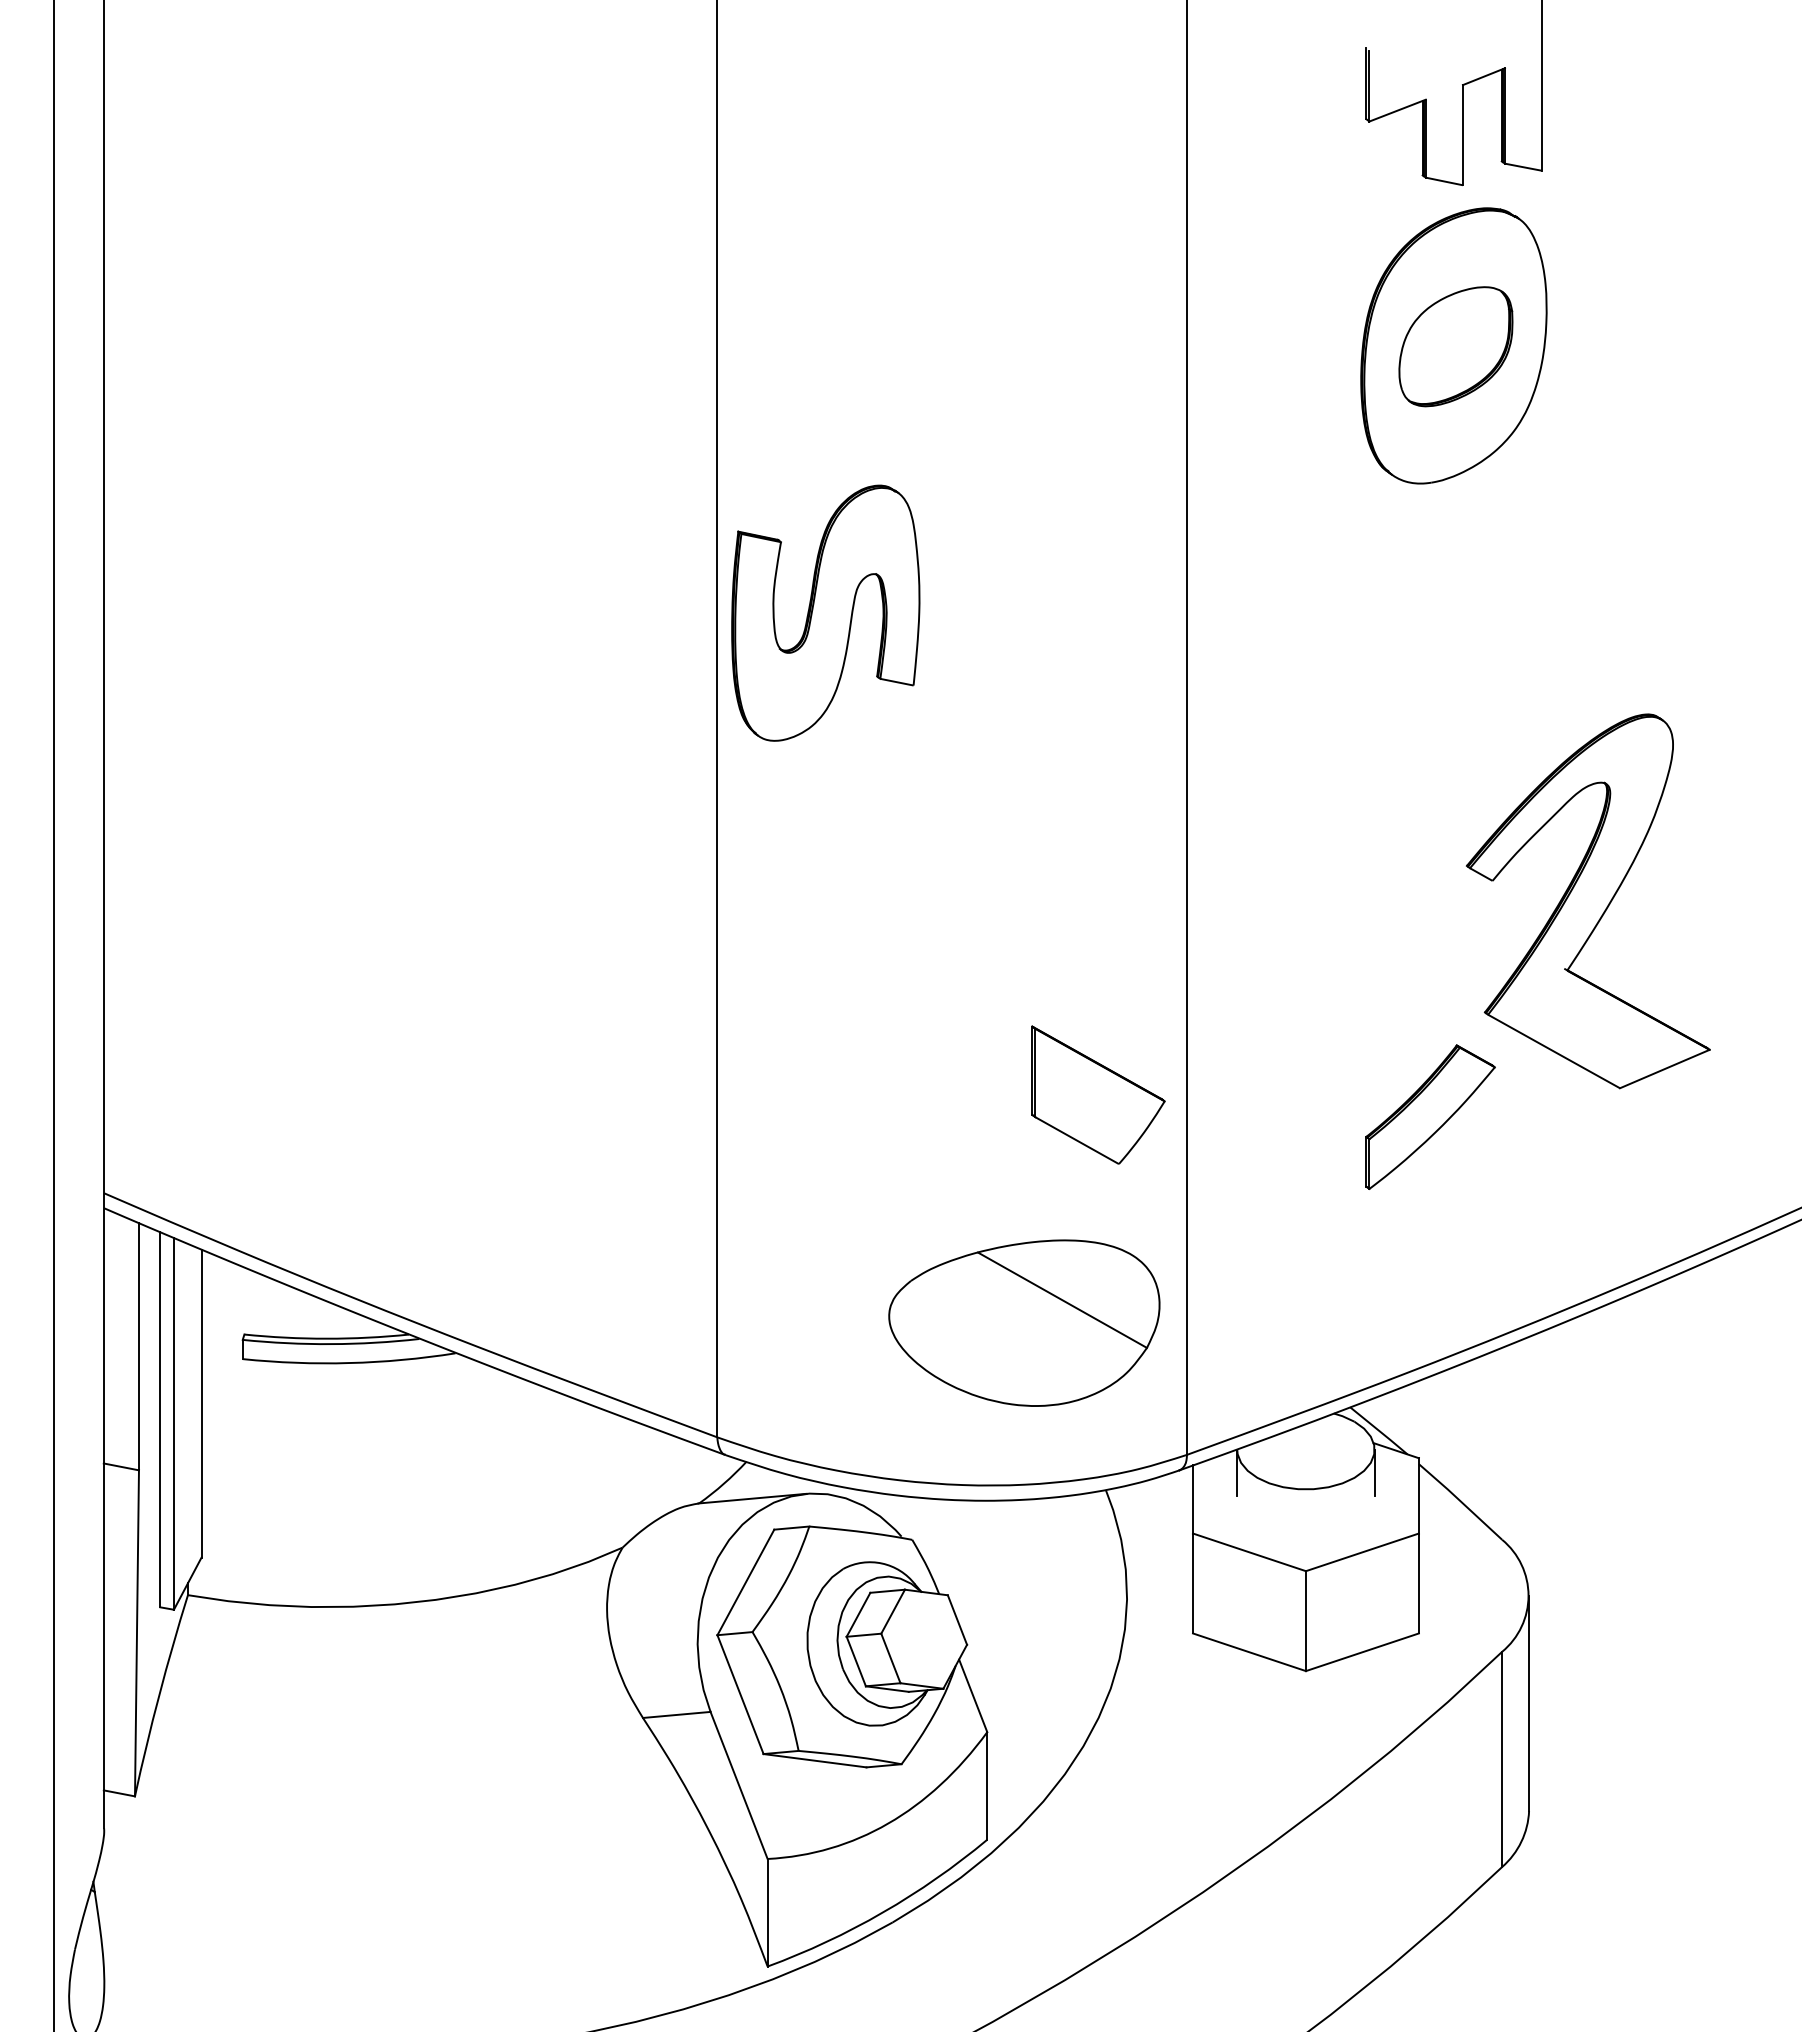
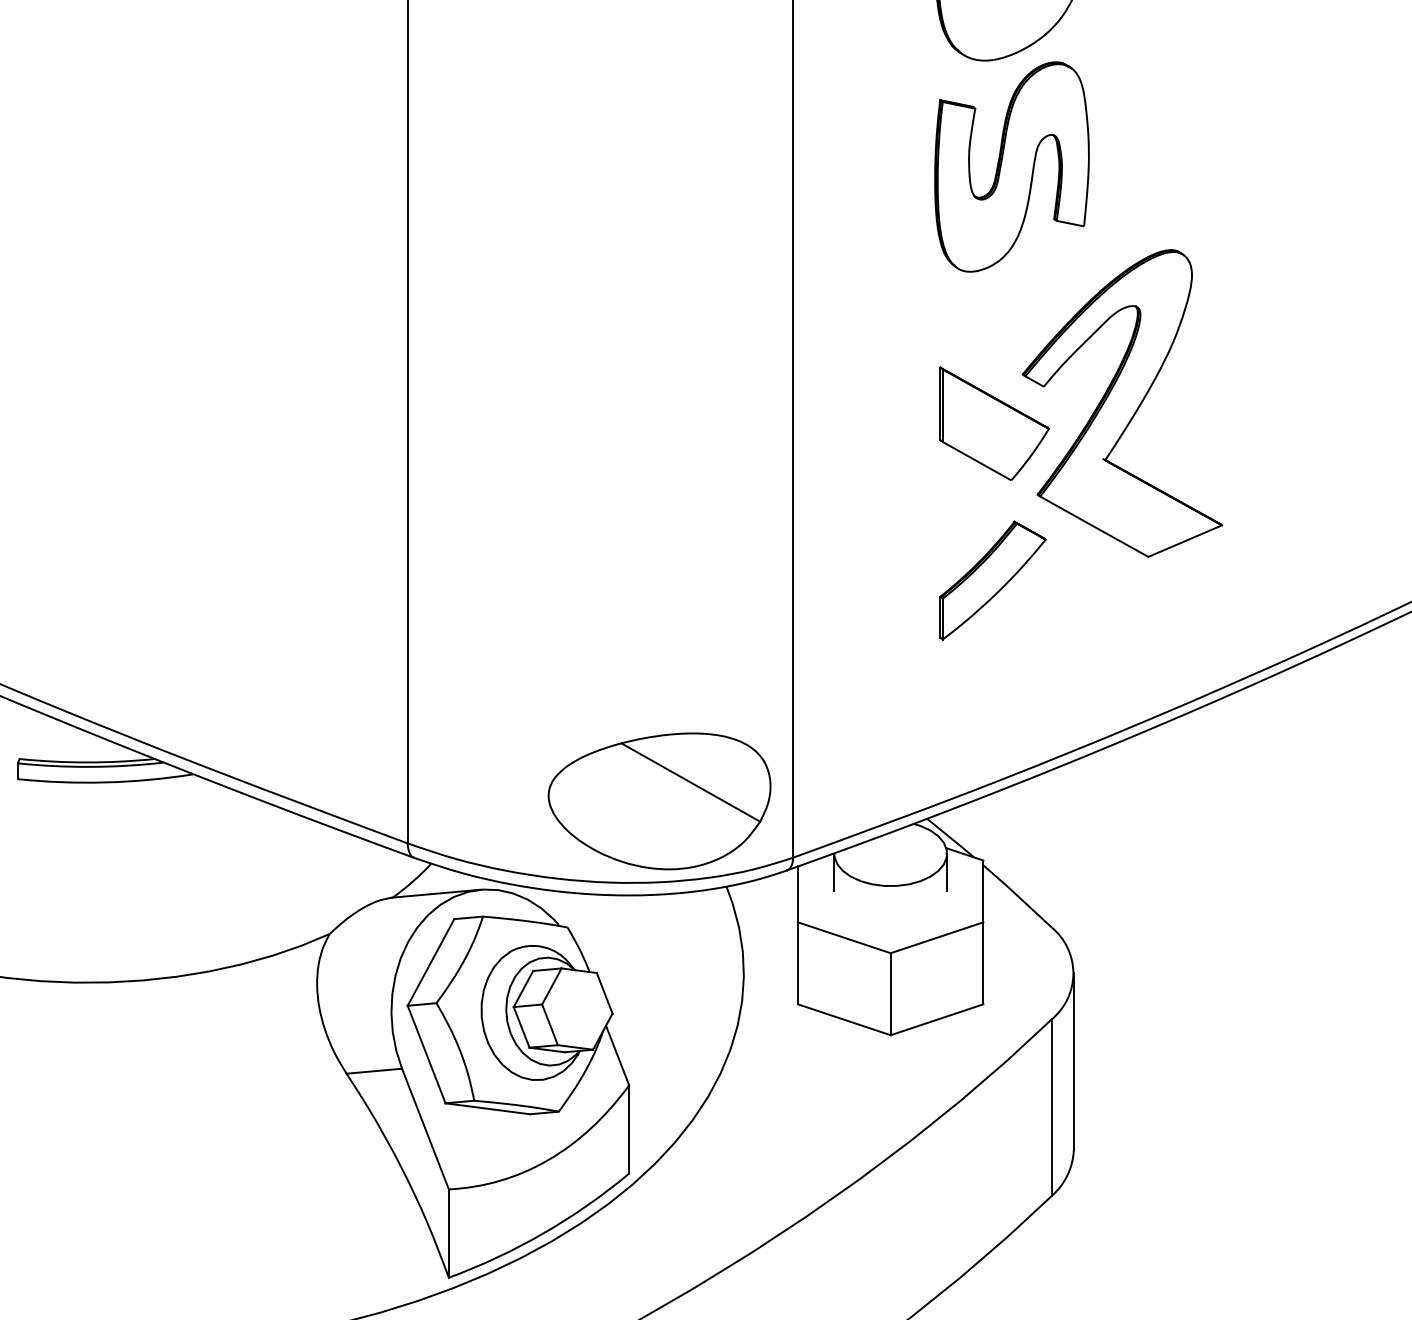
part: (825, 612) -> (1011, 166), moved
part: (1098, 1094) -> (994, 423), moved
part: (1024, 1322) -> (659, 800), moved

